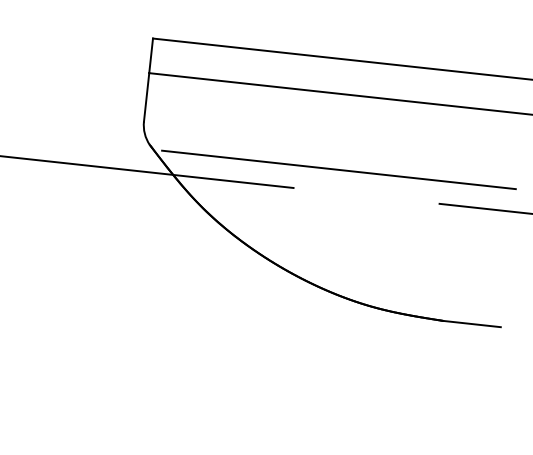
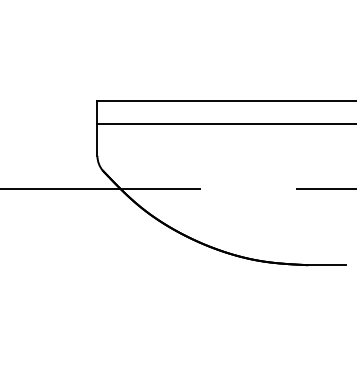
line: (338, 169) -> (228, 173), removed

